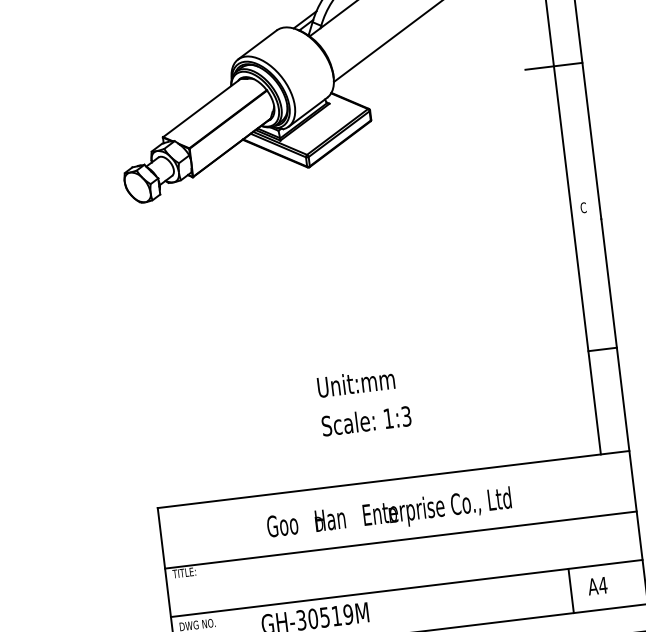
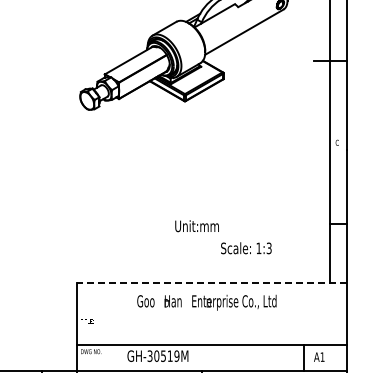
text: (366, 421) -> (246, 248), moved
line: (393, 480) -> (211, 283), solid -> dashed
line: (400, 539) -> (211, 317), removed
text: (602, 584) -> (322, 356), A4 -> A1

